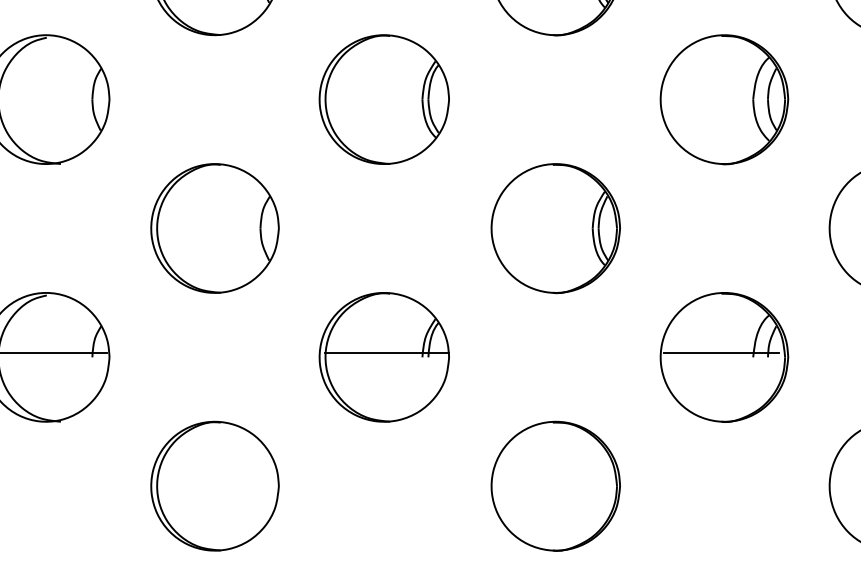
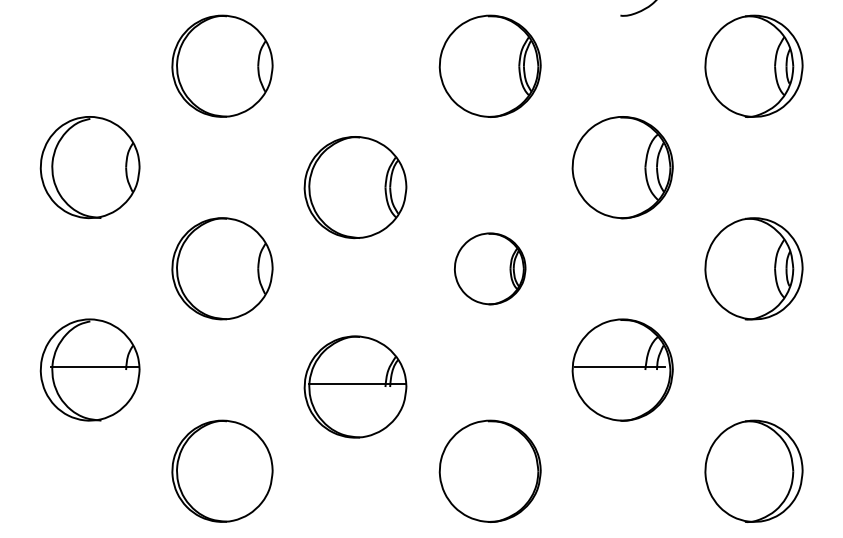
part: (384, 99) -> (355, 187), moved
part: (554, 228) -> (489, 268), size x0.7
part: (384, 356) -> (355, 386), moved

